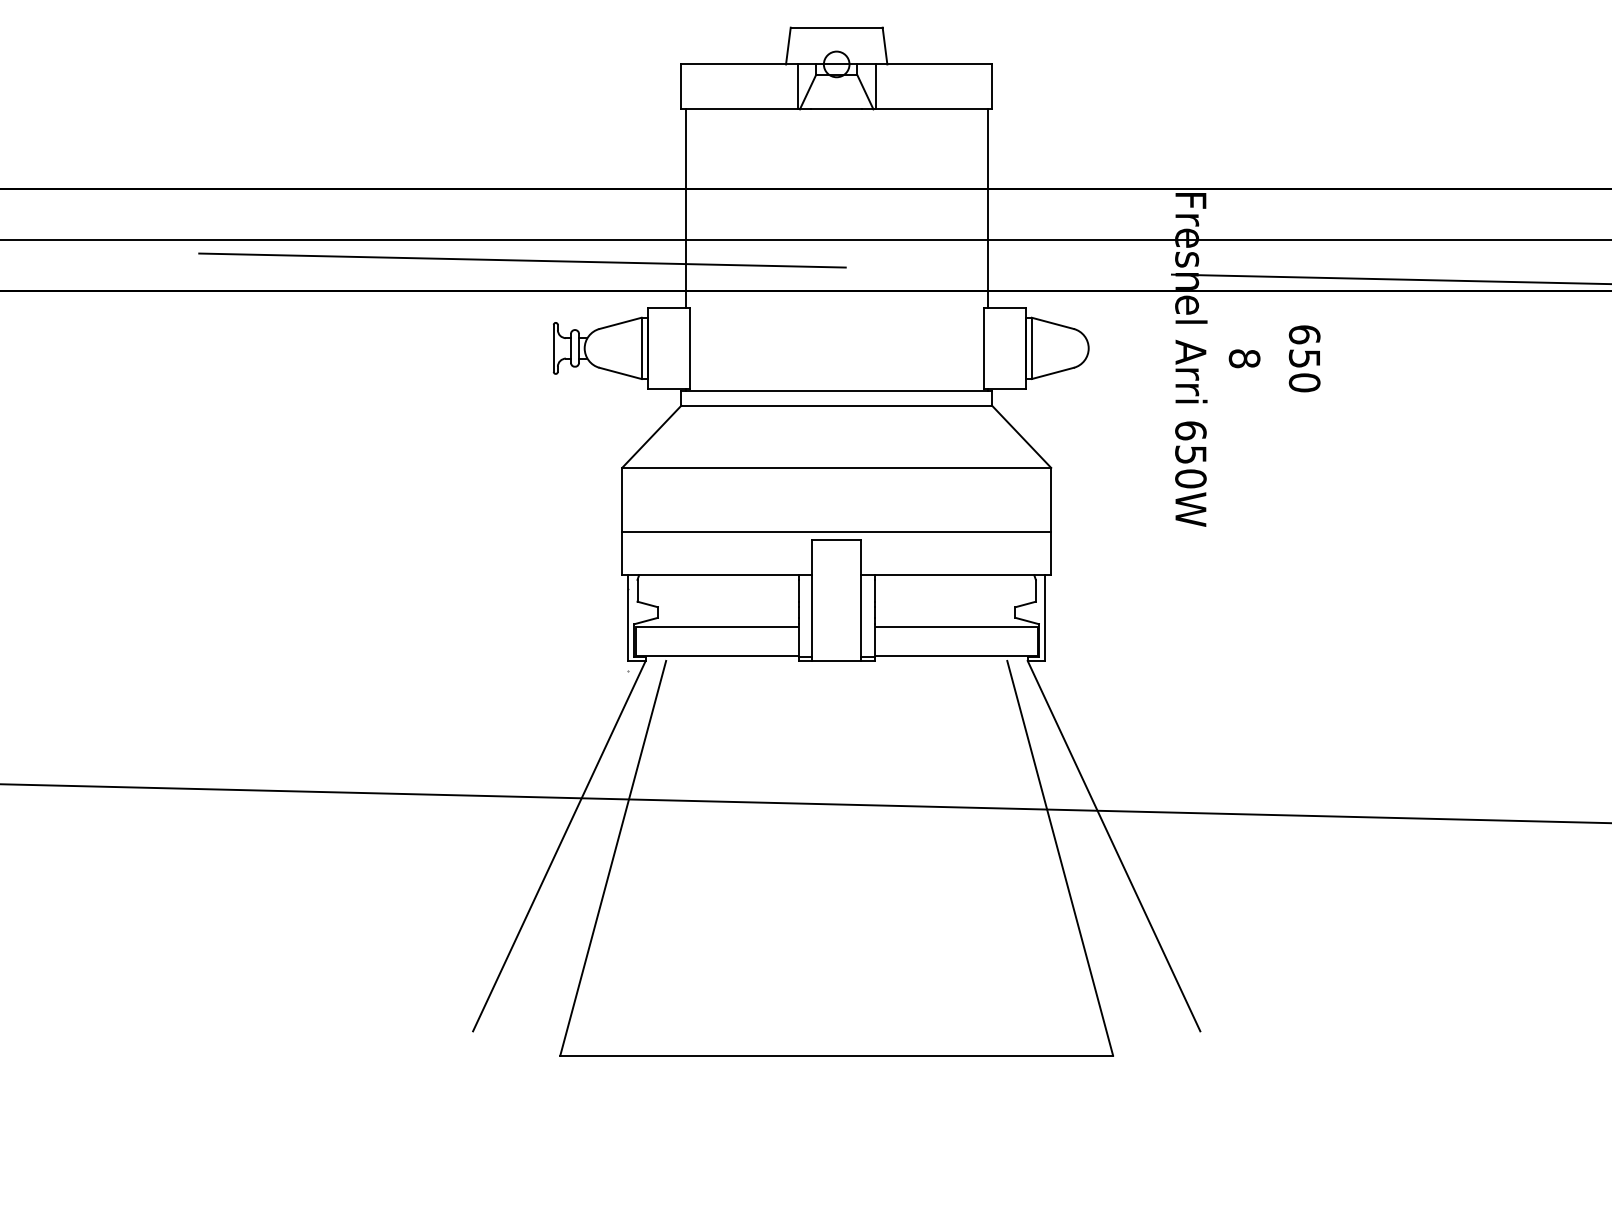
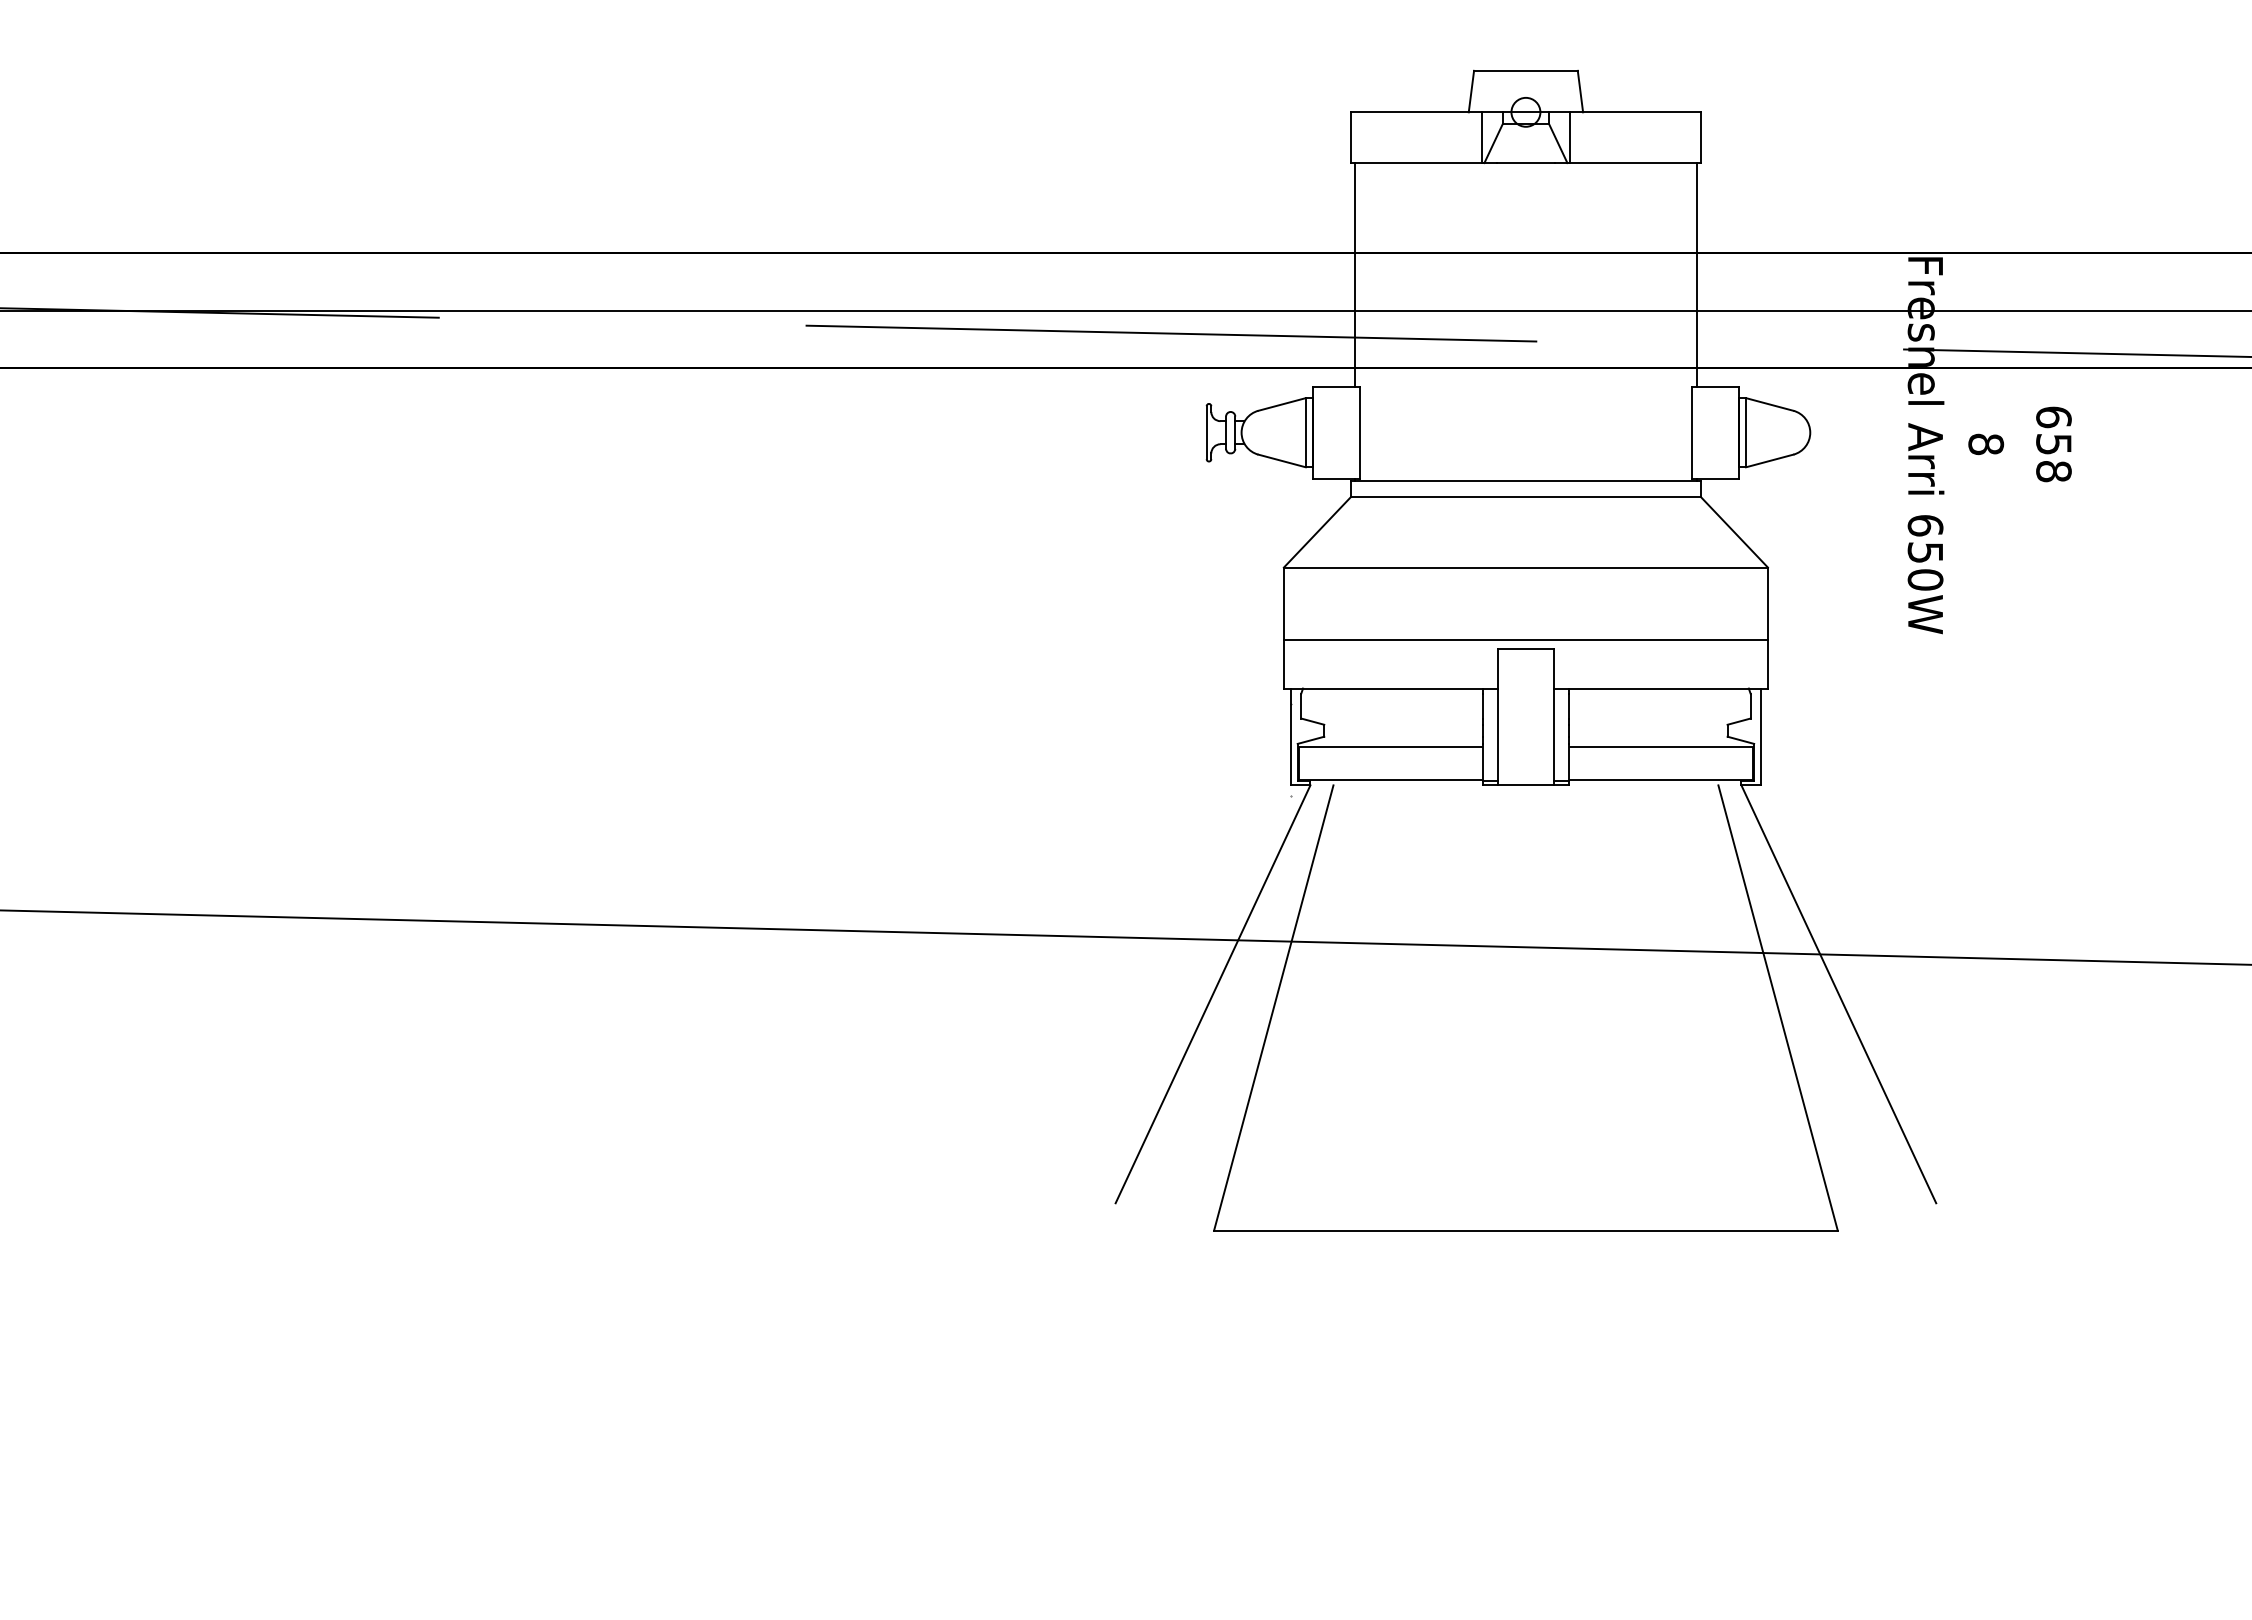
text: (1304, 382) -> (2053, 471), 650 -> 658

